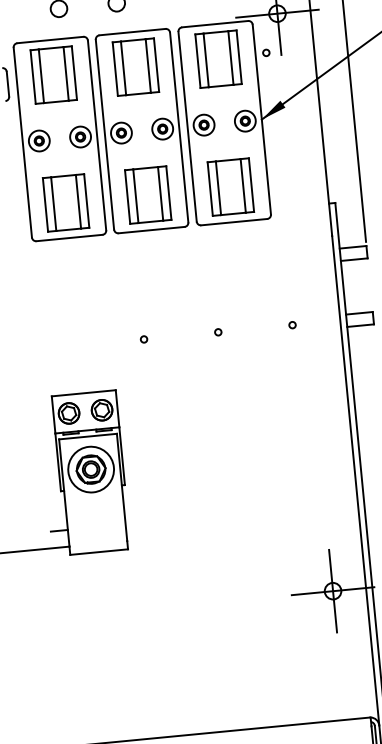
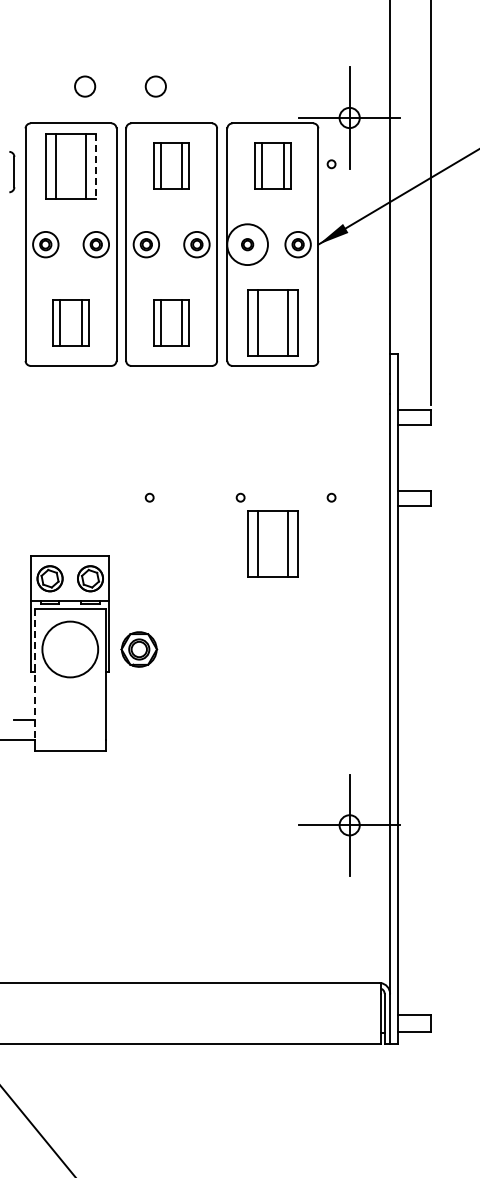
part: (218, 59) -> (272, 166), size x0.7
part: (135, 67) -> (171, 166), size x0.7
line: (74, 73) -> (96, 166), solid -> dashed
circle: (203, 125) -> (247, 244), size x1.6
part: (148, 194) -> (171, 322), size x0.7
part: (65, 202) -> (70, 322), size x0.7
part: (247, 367) -> (272, 543), added
part: (91, 469) -> (139, 649), moved
line: (64, 492) -> (35, 674), solid -> dashed

